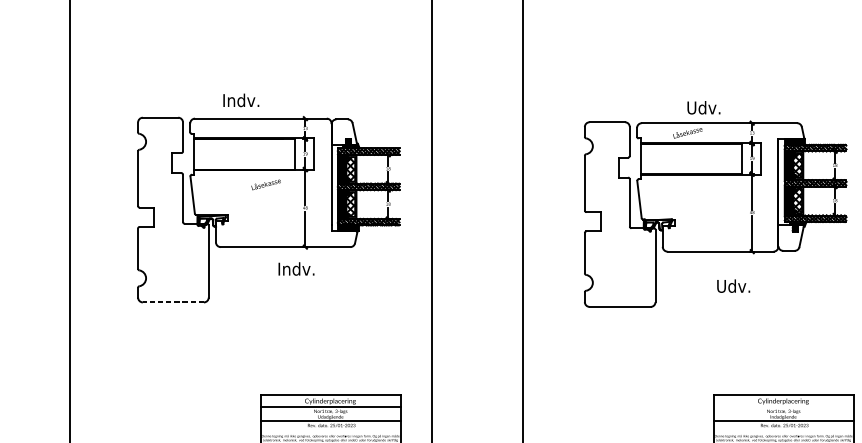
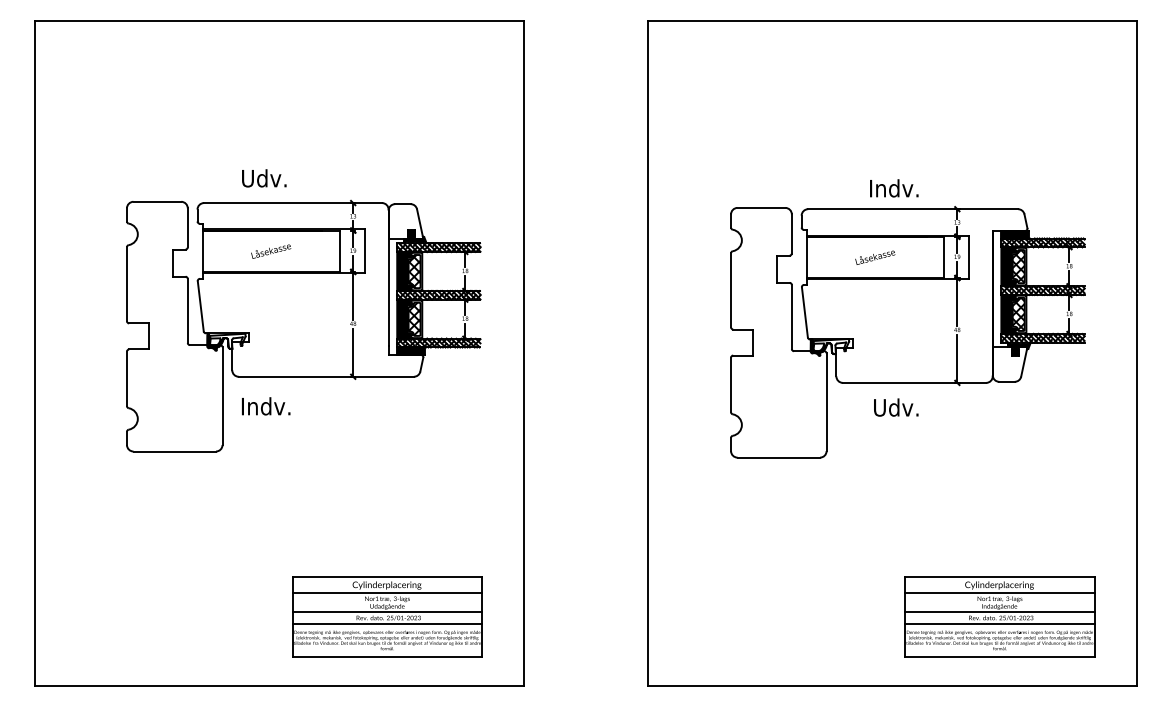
text: (241, 100) -> (266, 178), Indv. -> Udv.
text: (704, 107) -> (893, 188), Udv. -> Indv.
text: (687, 133) -> (875, 257), moved
text: (266, 184) -> (271, 251), moved
text: (296, 269) -> (266, 406), moved
text: (733, 286) -> (896, 407), moved
line: (173, 302) -> (174, 451), dashed -> solid
line: (783, 406) -> (999, 592), added
line: (330, 429) -> (387, 623), added
line: (783, 429) -> (999, 623), added

